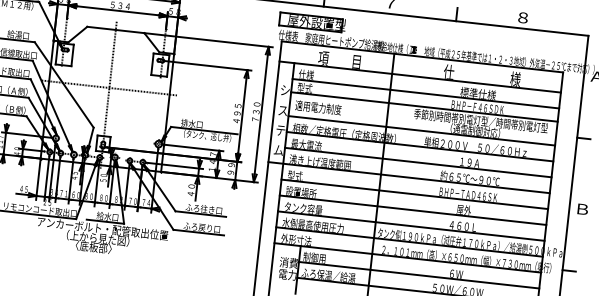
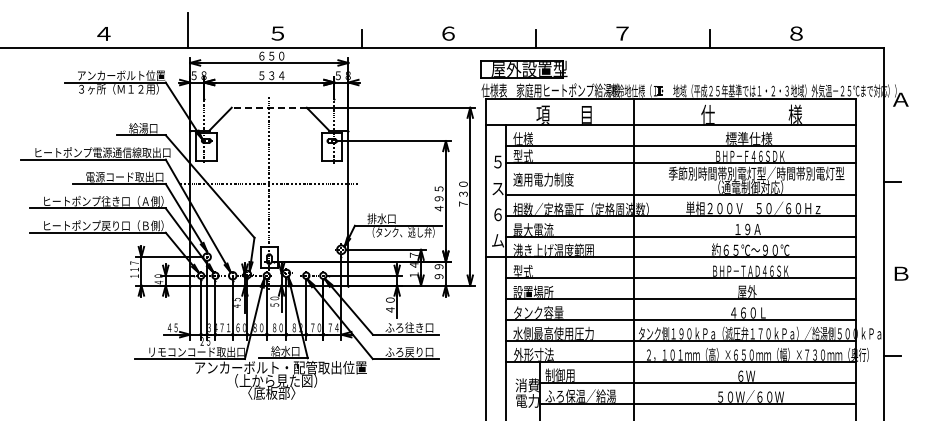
line: (116, 29) -> (269, 107), solid -> dashed
text: (284, 90) -> (497, 161), シ -> ５
text: (280, 130) -> (497, 214), テ -> ６

